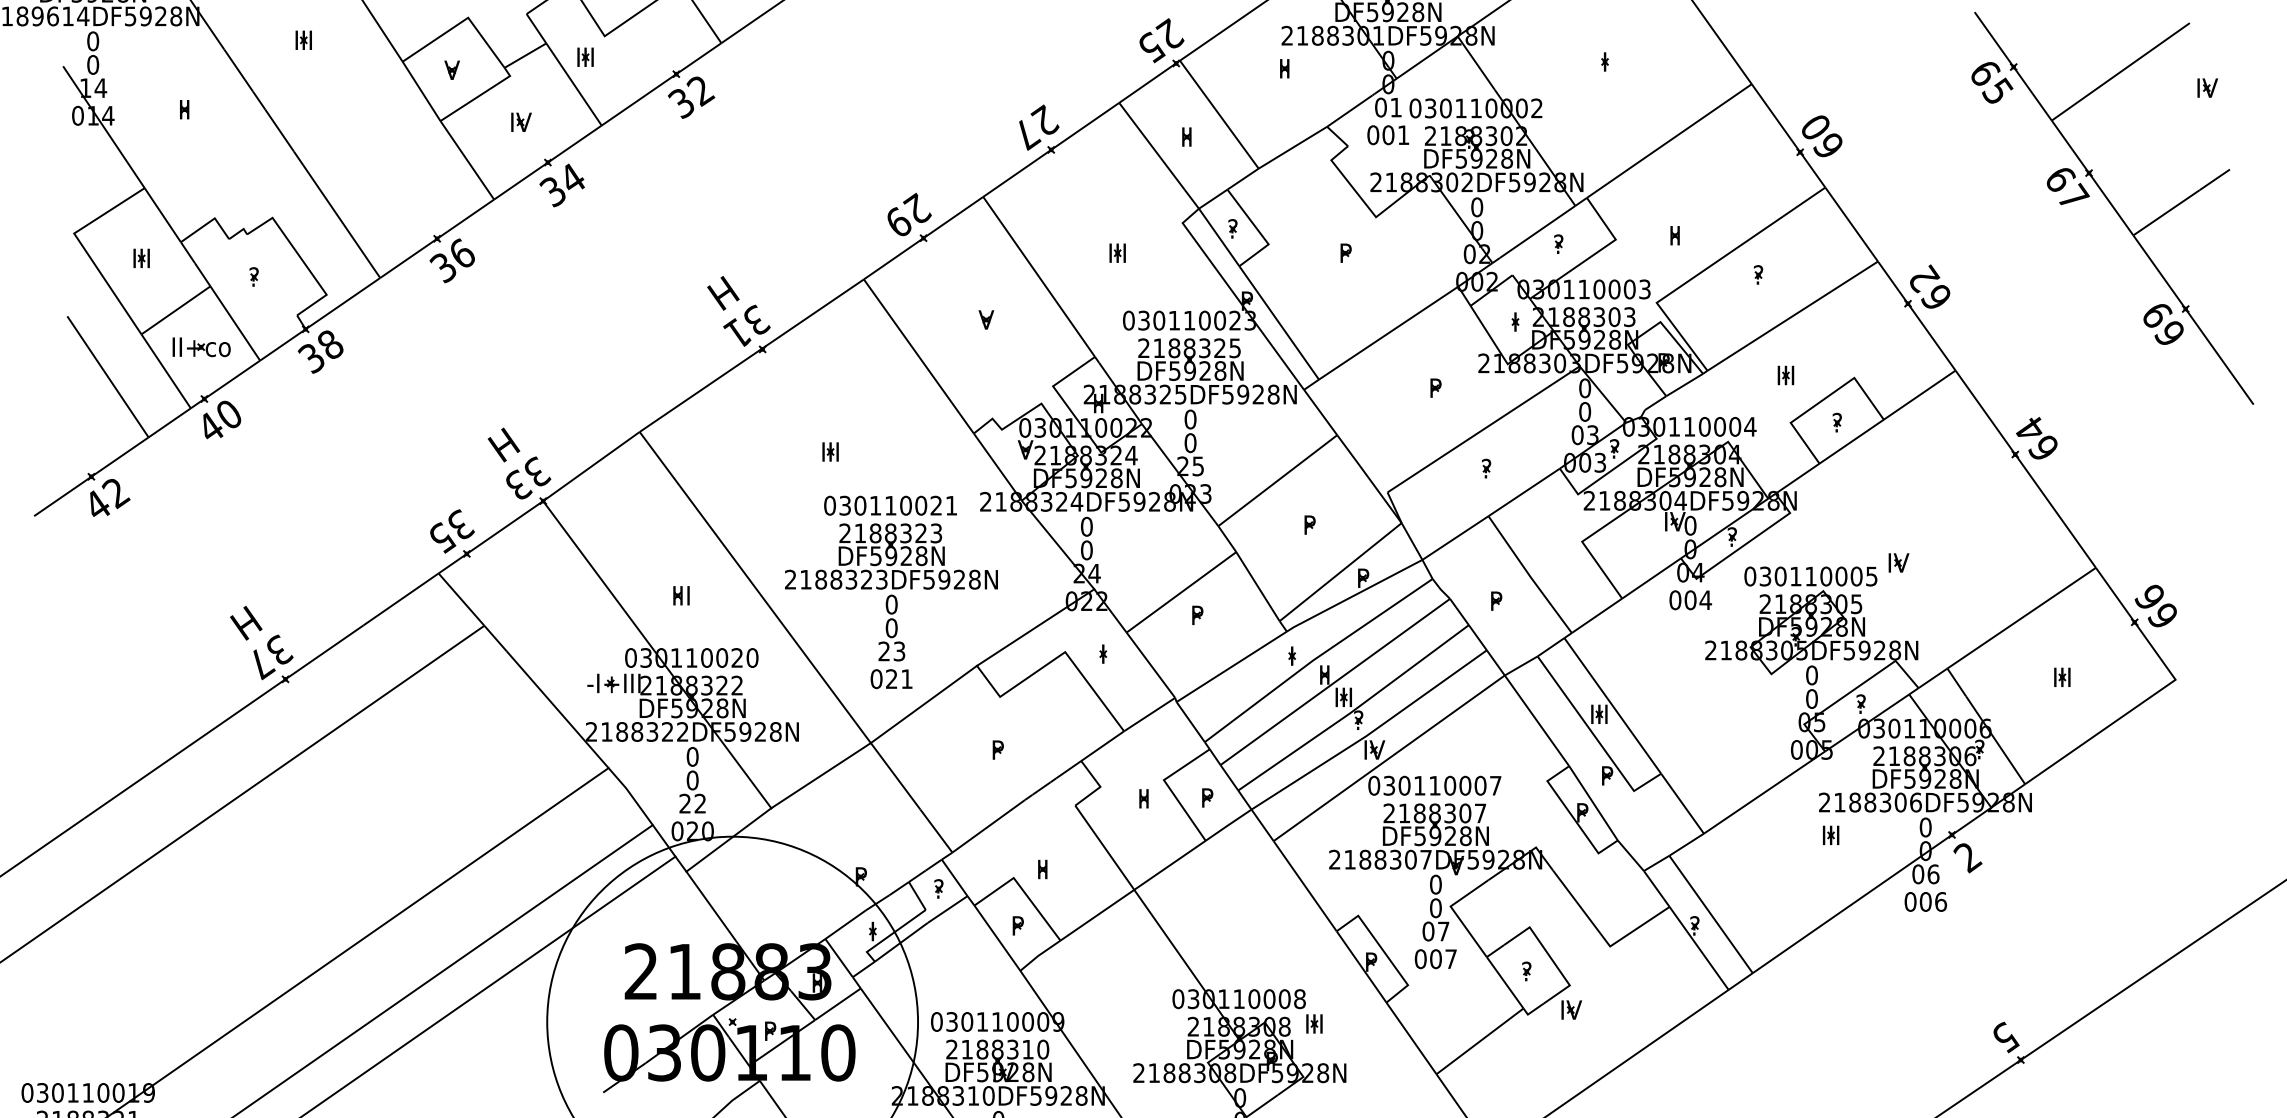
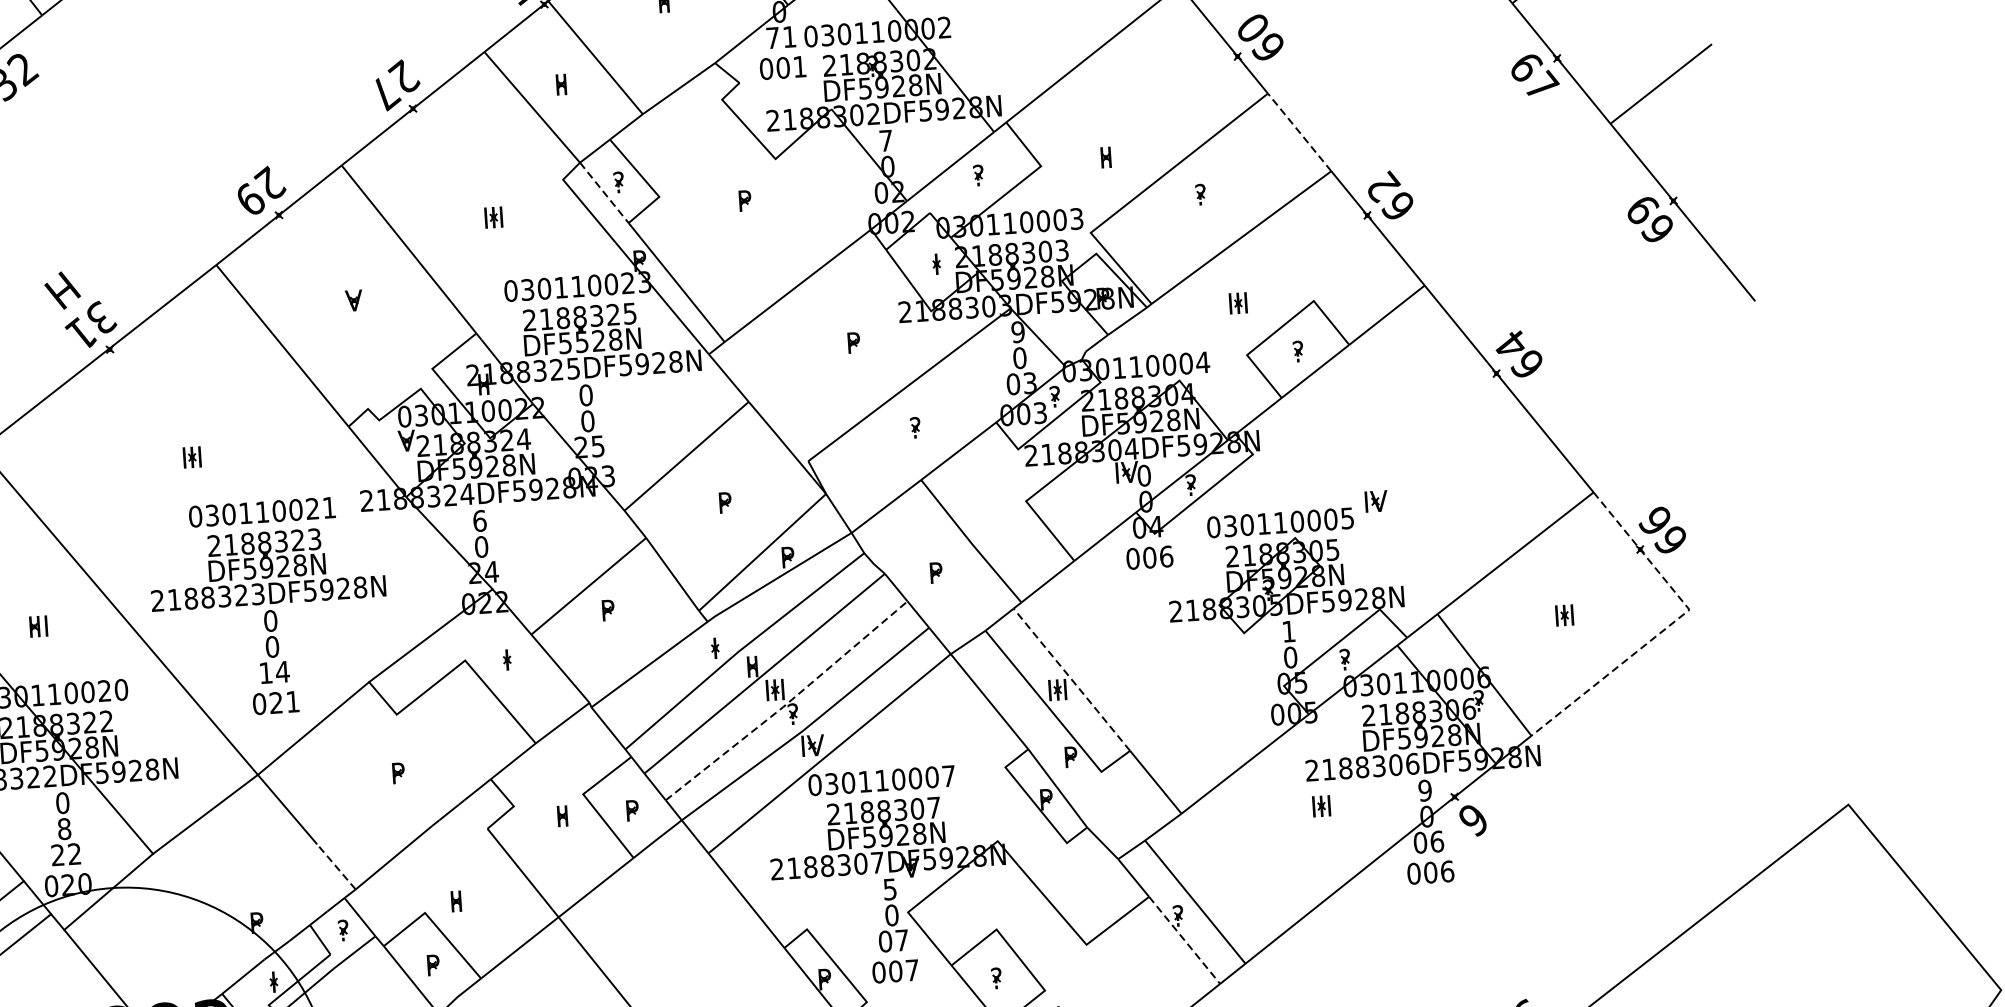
text: (1380, 107) -> (772, 38), 01 -> 71
text: (1477, 207) -> (886, 140), 0 -> 7
line: (1851, 224) -> (1299, 132), solid -> dashed
line: (1219, 237) -> (604, 192), solid -> dashed
text: (1189, 370) -> (581, 341), DF5928N -> DF5528N
text: (1585, 388) -> (1018, 332), 0 -> 9
text: (1086, 526) -> (479, 520), 0 -> 6
text: (1705, 600) -> (1166, 556), 004 -> 006
text: (891, 651) -> (273, 672), 23 -> 14
text: (1811, 675) -> (1288, 631), 0 -> 1
line: (2156, 692) -> (1669, 625), solid -> dashed
line: (1612, 705) -> (1071, 679), solid -> dashed
line: (1354, 709) -> (787, 702), solid -> dashed
text: (692, 780) -> (64, 829), 0 -> 8
text: (1925, 827) -> (1424, 790), 0 -> 9
line: (936, 831) -> (336, 867), solid -> dashed
text: (1967, 858) -> (1473, 821), 2 -> 9
text: (1435, 884) -> (889, 889), 0 -> 5
line: (1699, 948) -> (1185, 940), solid -> dashed

